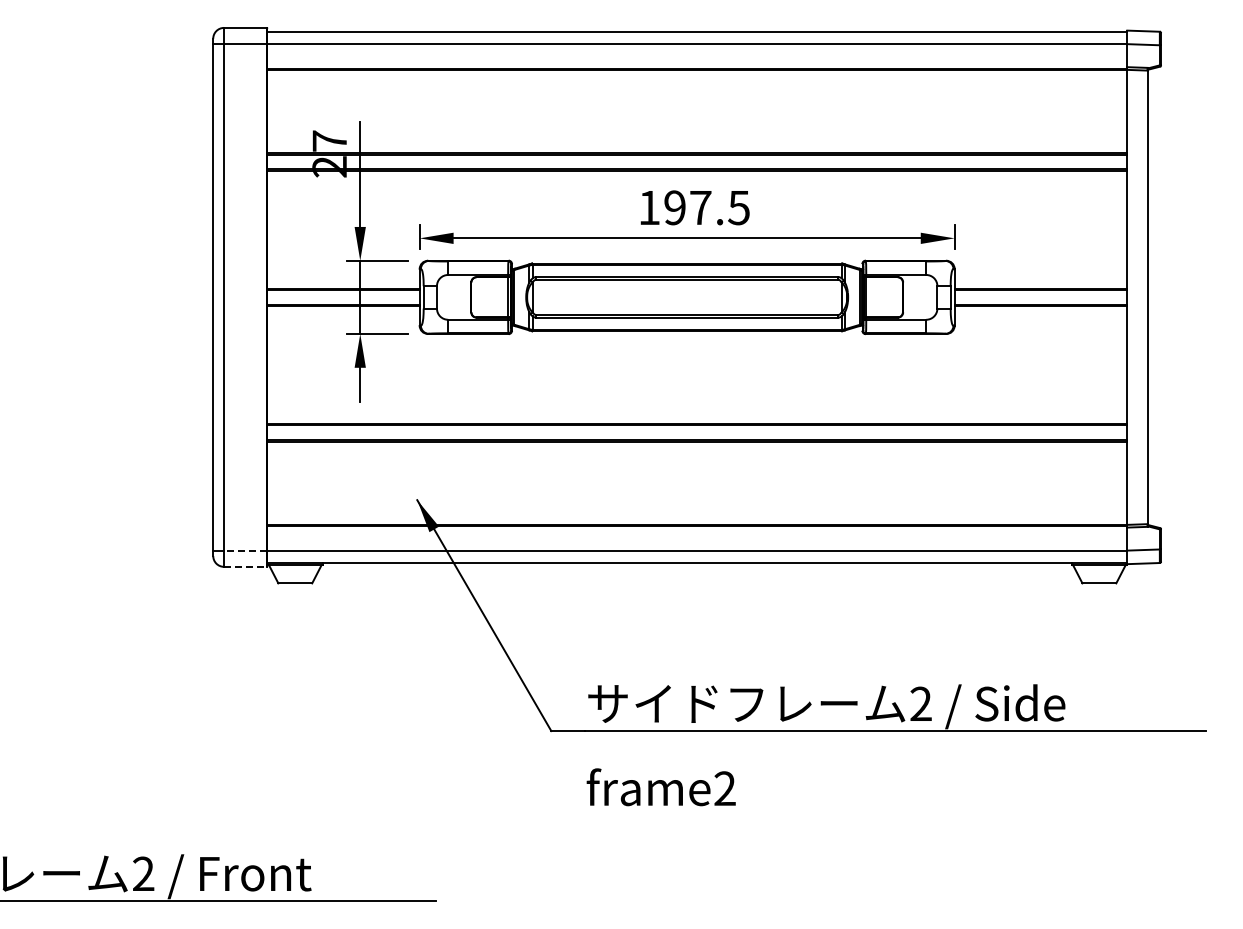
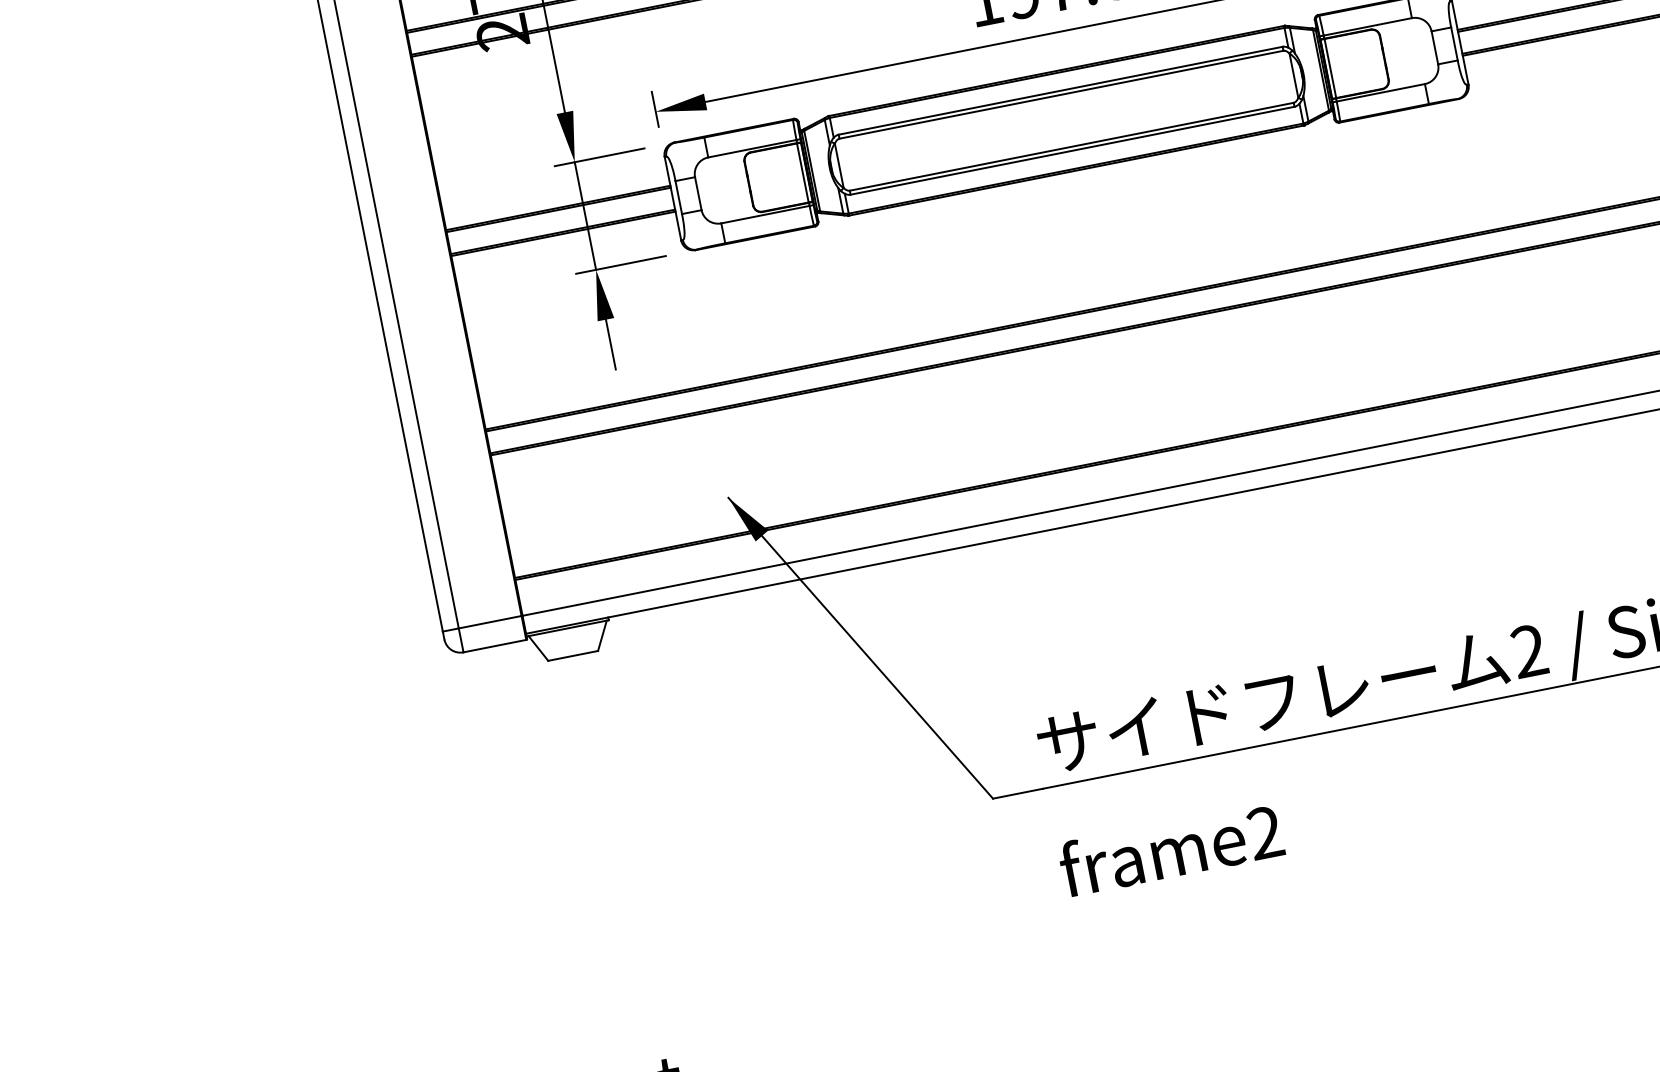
line: (244, 550) -> (488, 622), dashed -> solid
line: (245, 566) -> (494, 645), dashed -> solid

